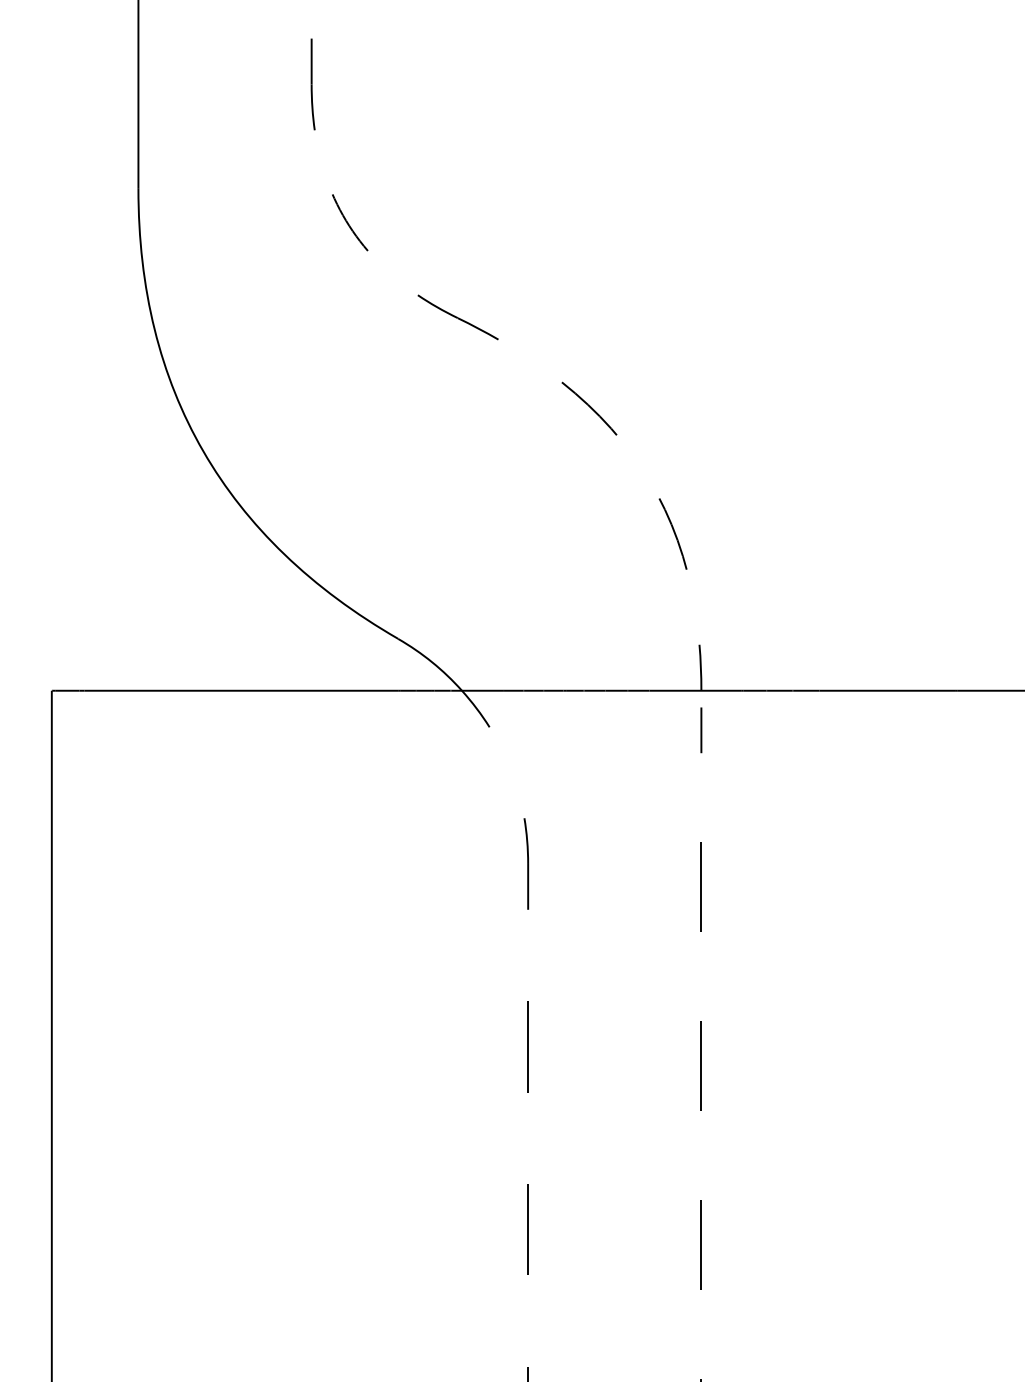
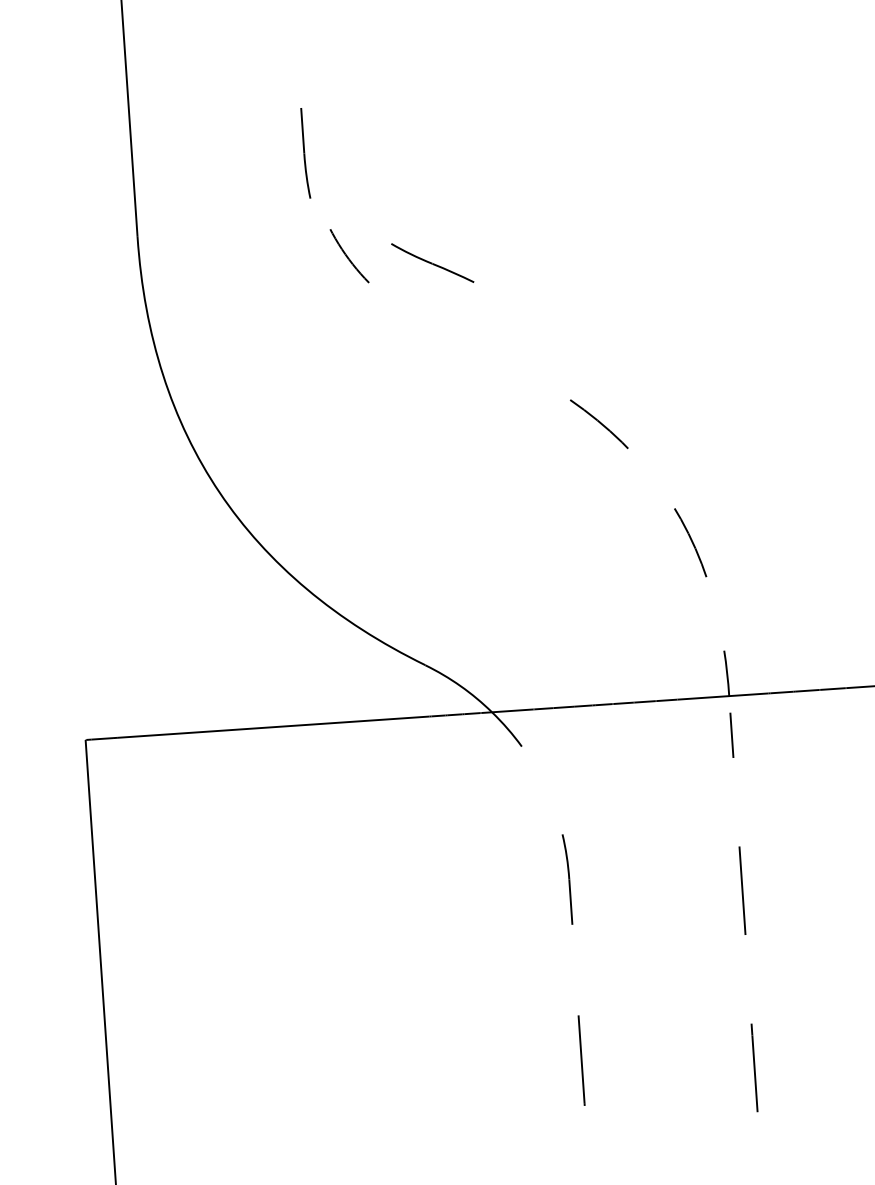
part: (312, 84) -> (305, 153), moved
part: (457, 317) -> (432, 263), moved

